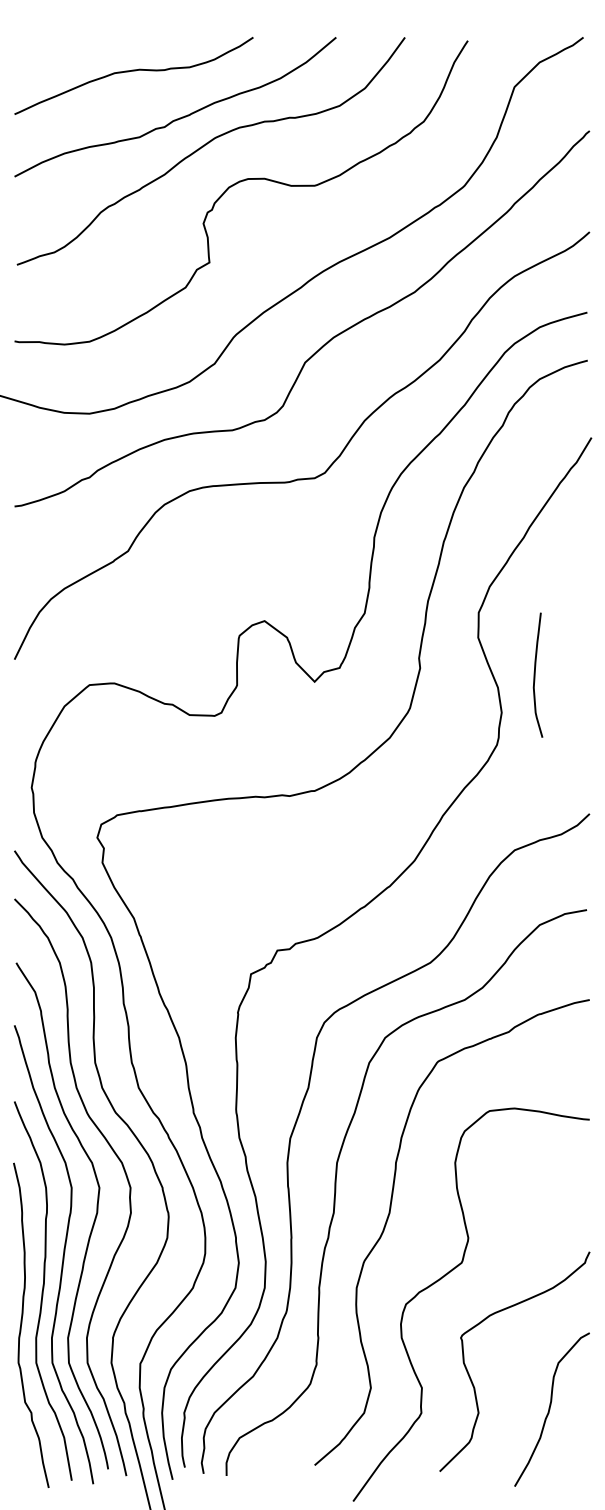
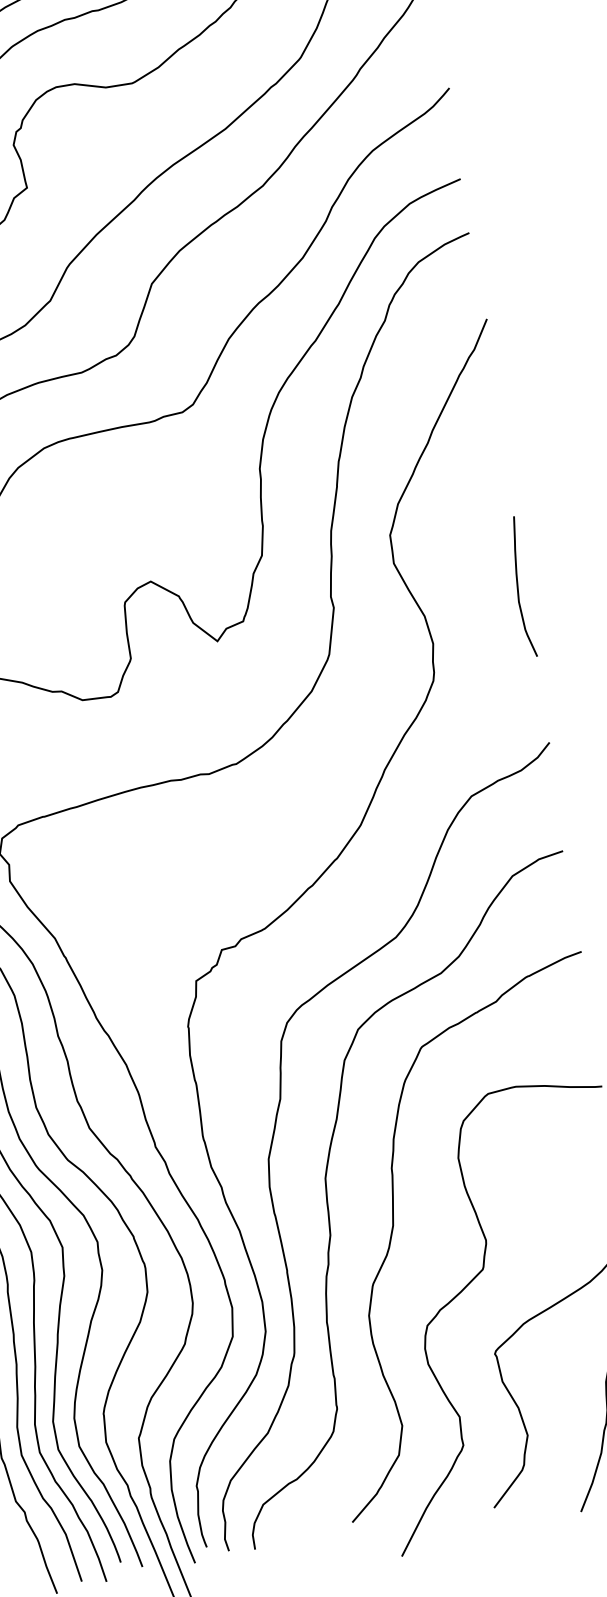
curve: (535, 674) -> (518, 586), moved

